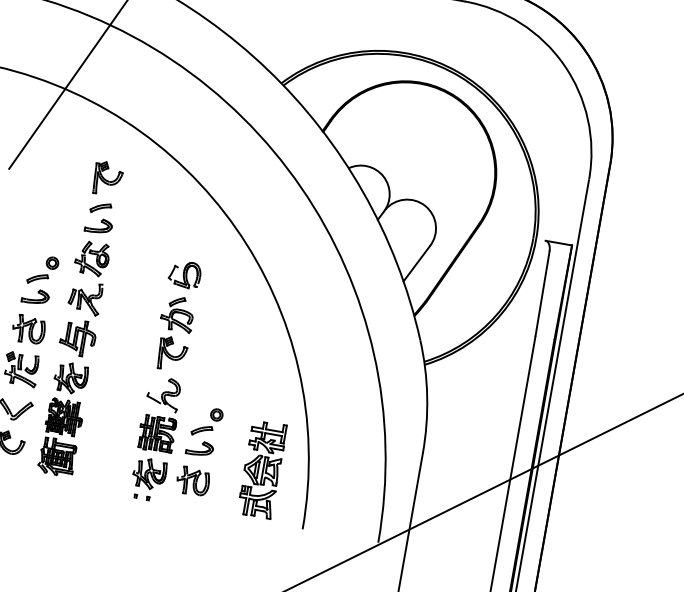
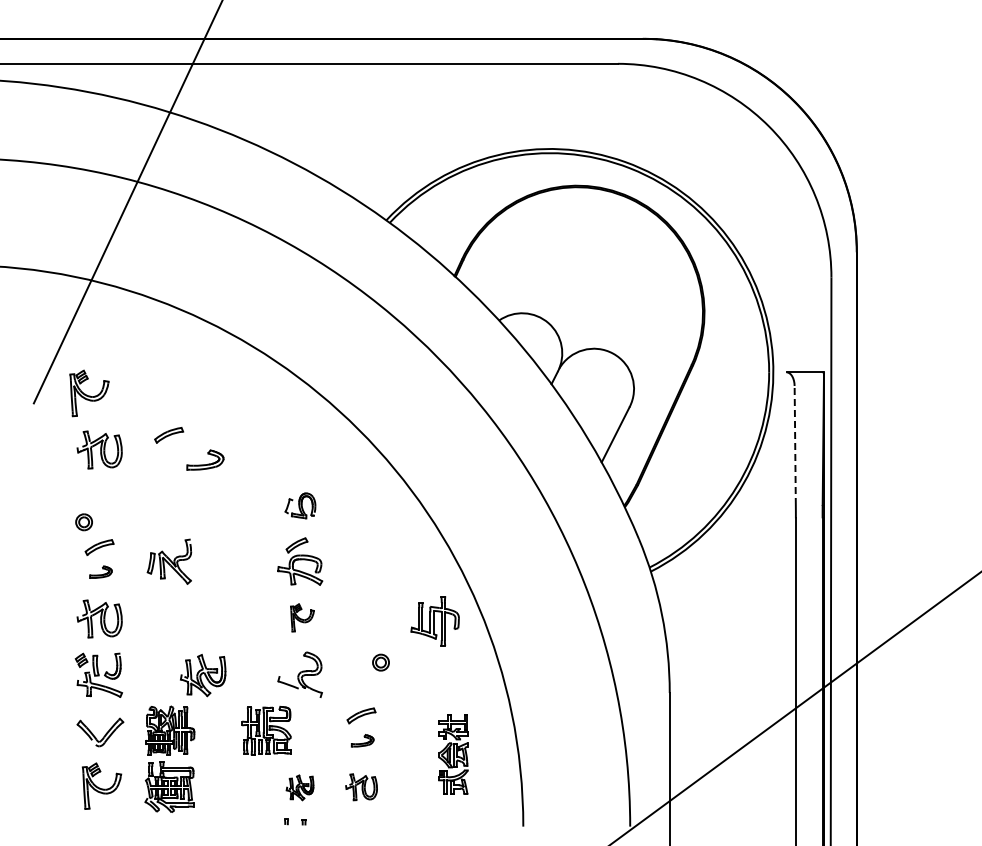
part: (107, 179) -> (89, 393), moved
part: (49, 209) -> (99, 449), added
part: (98, 225) -> (205, 459), moved
part: (91, 258) -> (168, 506), removed
part: (52, 263) -> (83, 522), moved
part: (185, 274) -> (300, 505), size x0.7
line: (542, 293) -> (795, 445), solid -> dashed
part: (35, 296) -> (100, 571), size x0.6
part: (77, 337) -> (434, 621), moved
part: (172, 353) -> (302, 617), size x0.6
part: (71, 378) -> (203, 675), moved
part: (216, 414) -> (380, 662), moved
part: (157, 433) -> (266, 730), moved
part: (199, 448) -> (362, 740), size x0.6
part: (262, 469) -> (453, 754), size x0.6
part: (149, 473) -> (299, 787), size x0.6
part: (193, 480) -> (361, 786), size x0.7

